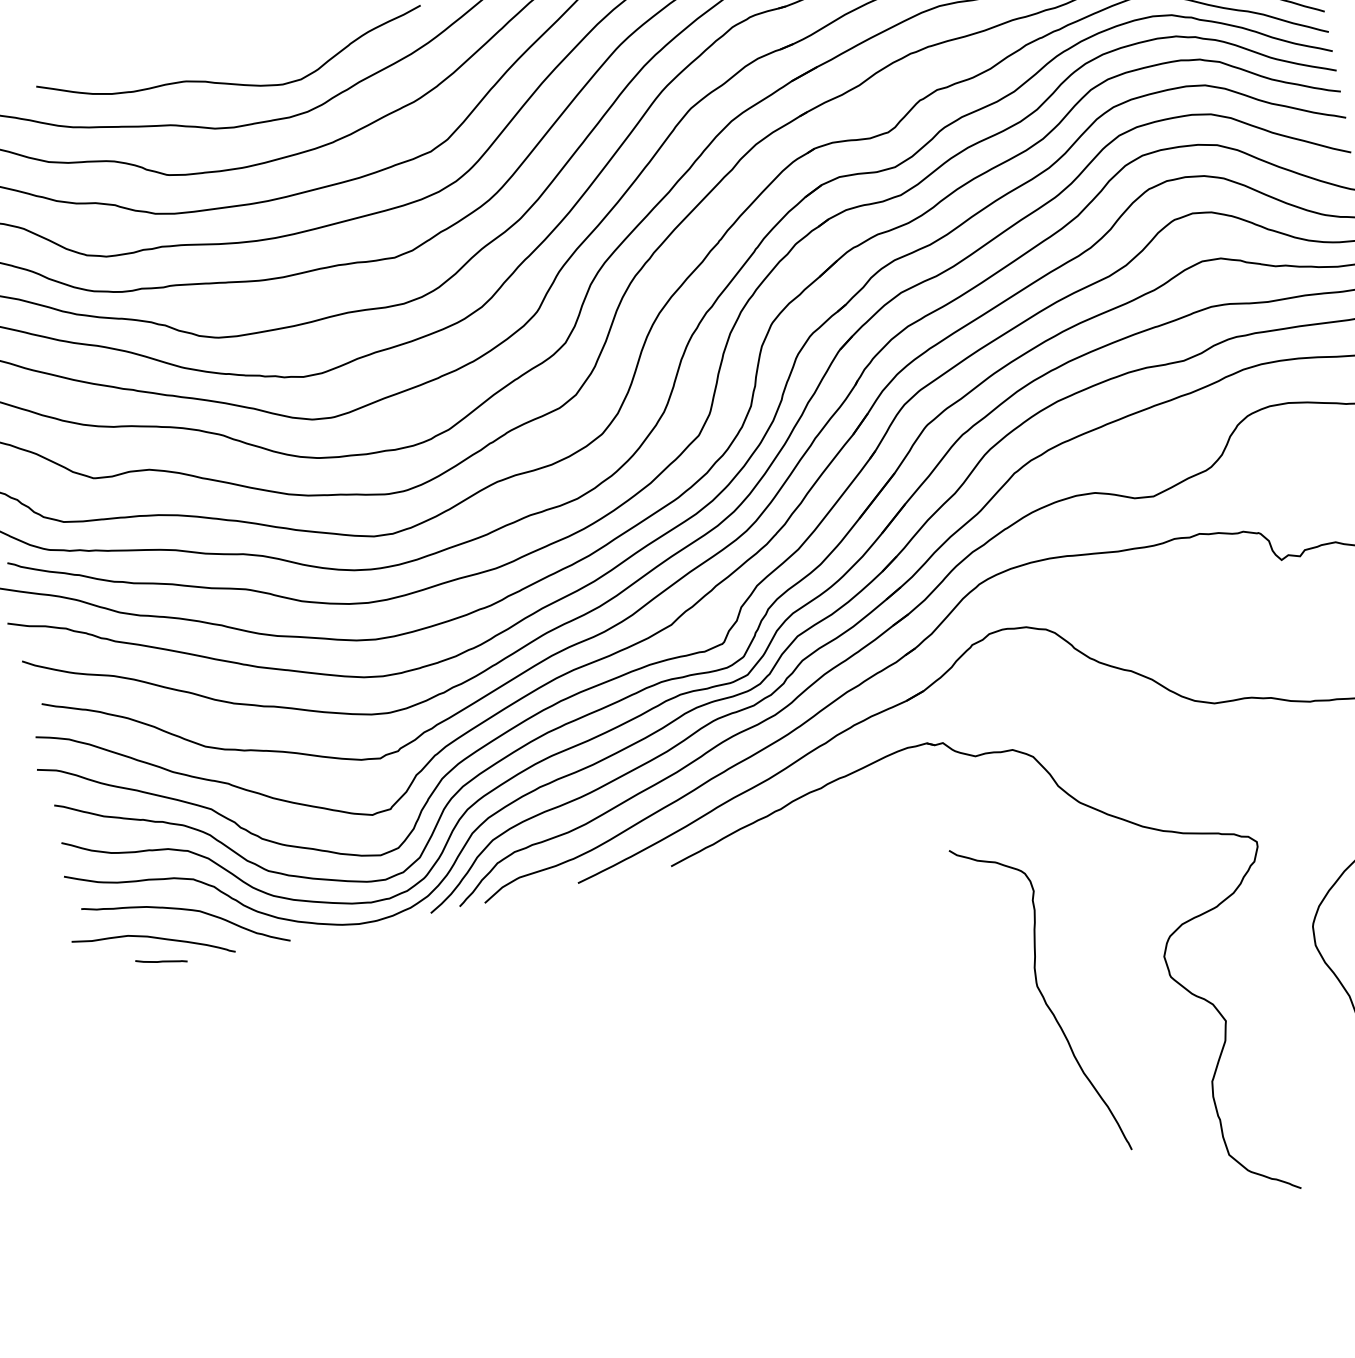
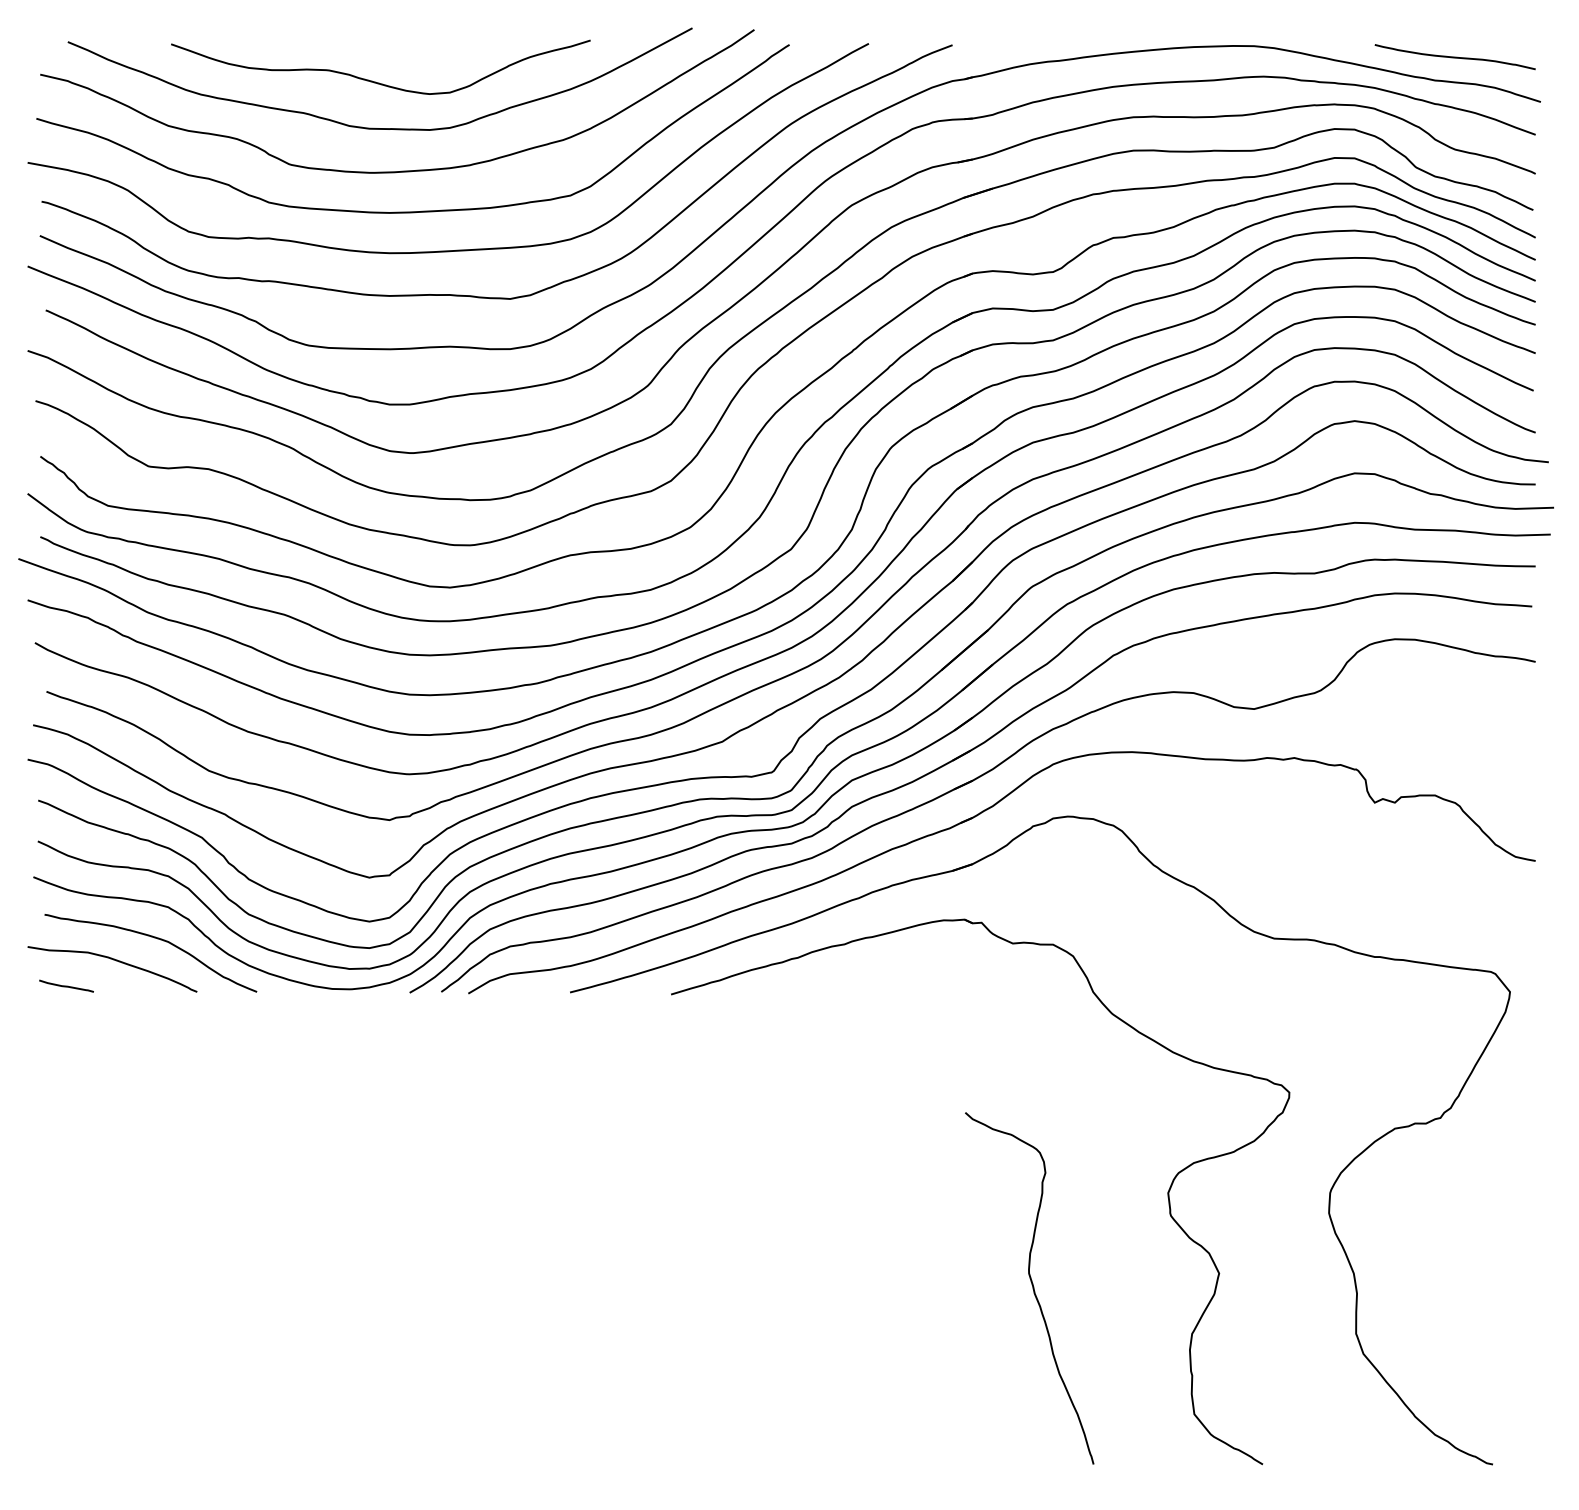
curve: (161, 960) -> (66, 985), moved
curve: (1043, 999) -> (1032, 1288), moved

